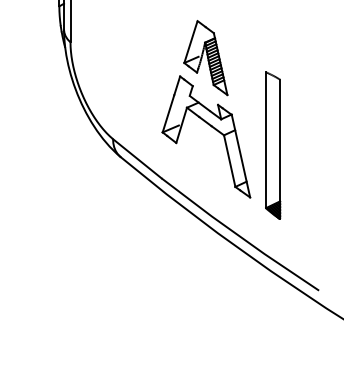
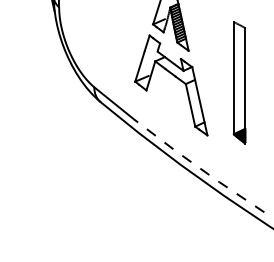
part: (273, 145) -> (239, 82), moved
line: (238, 235) -> (197, 166), solid -> dashed

